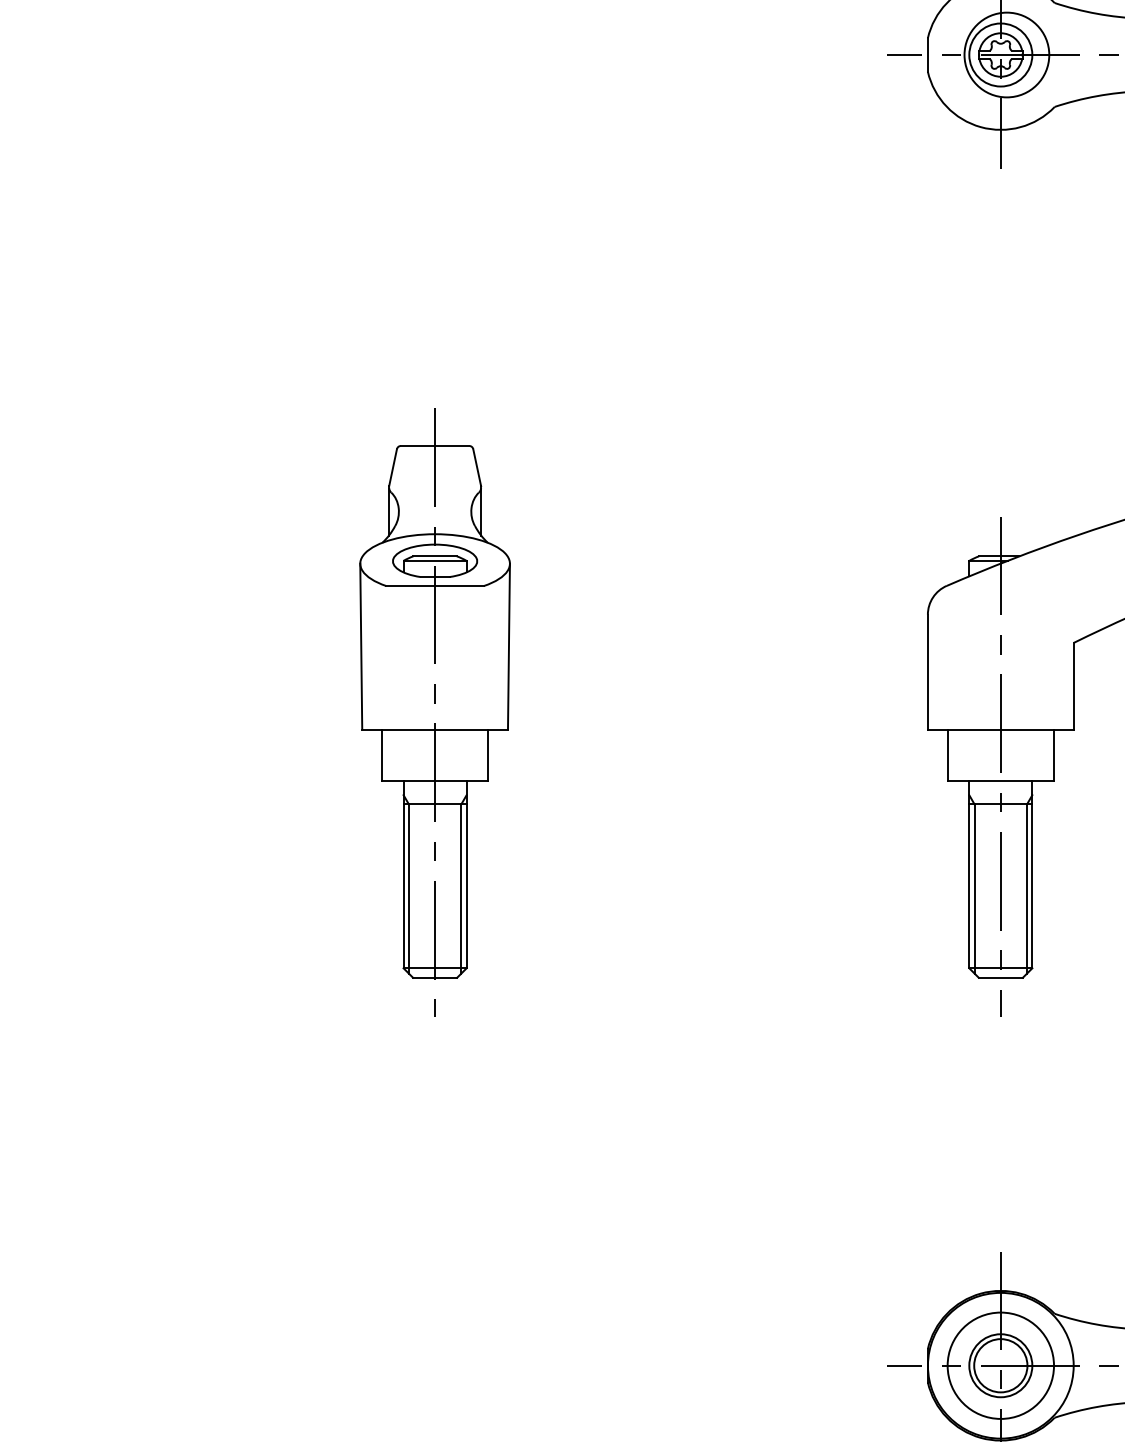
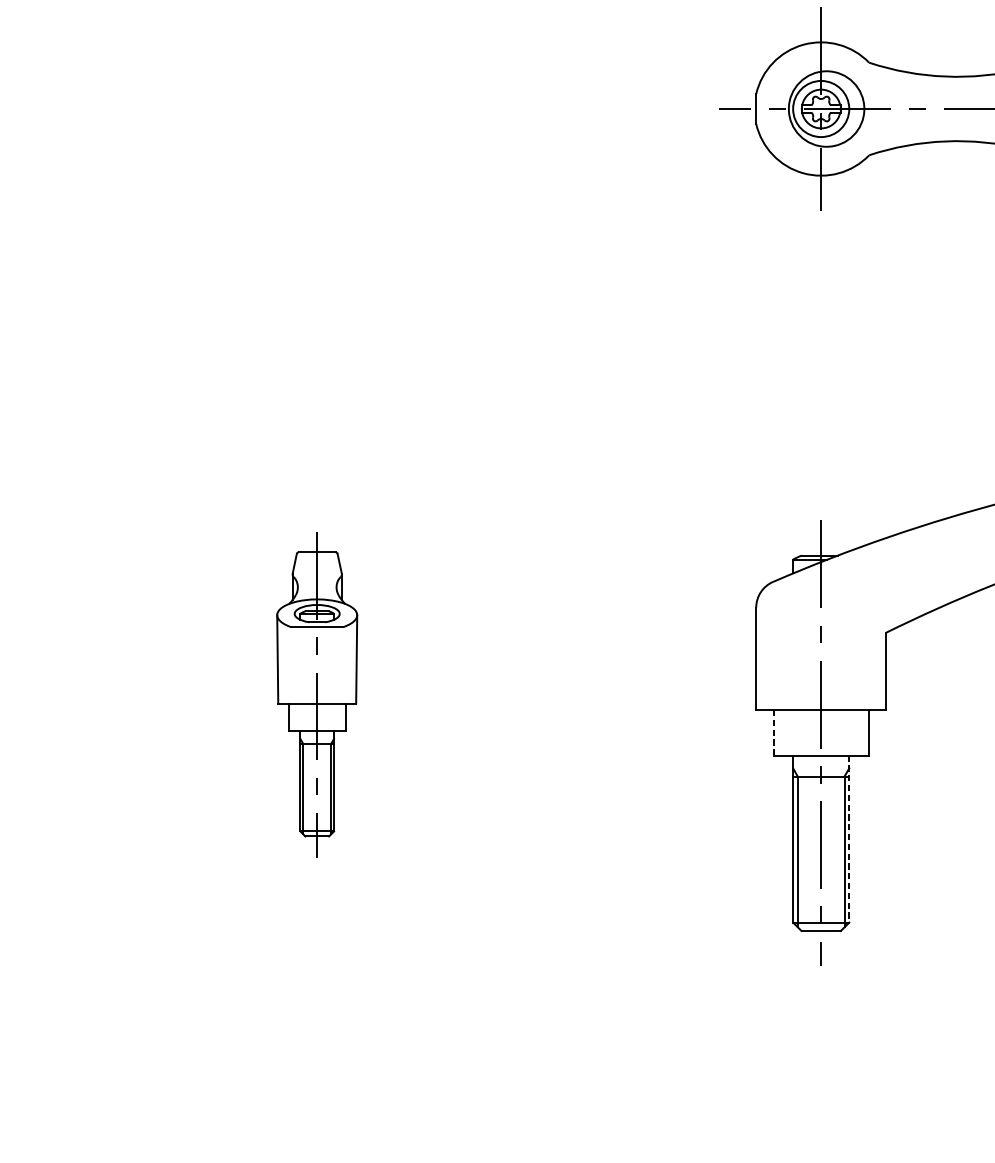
part: (434, 712) -> (316, 694), size x0.6
line: (947, 755) -> (773, 733), solid -> dashed
line: (1032, 874) -> (849, 839), solid -> dashed

